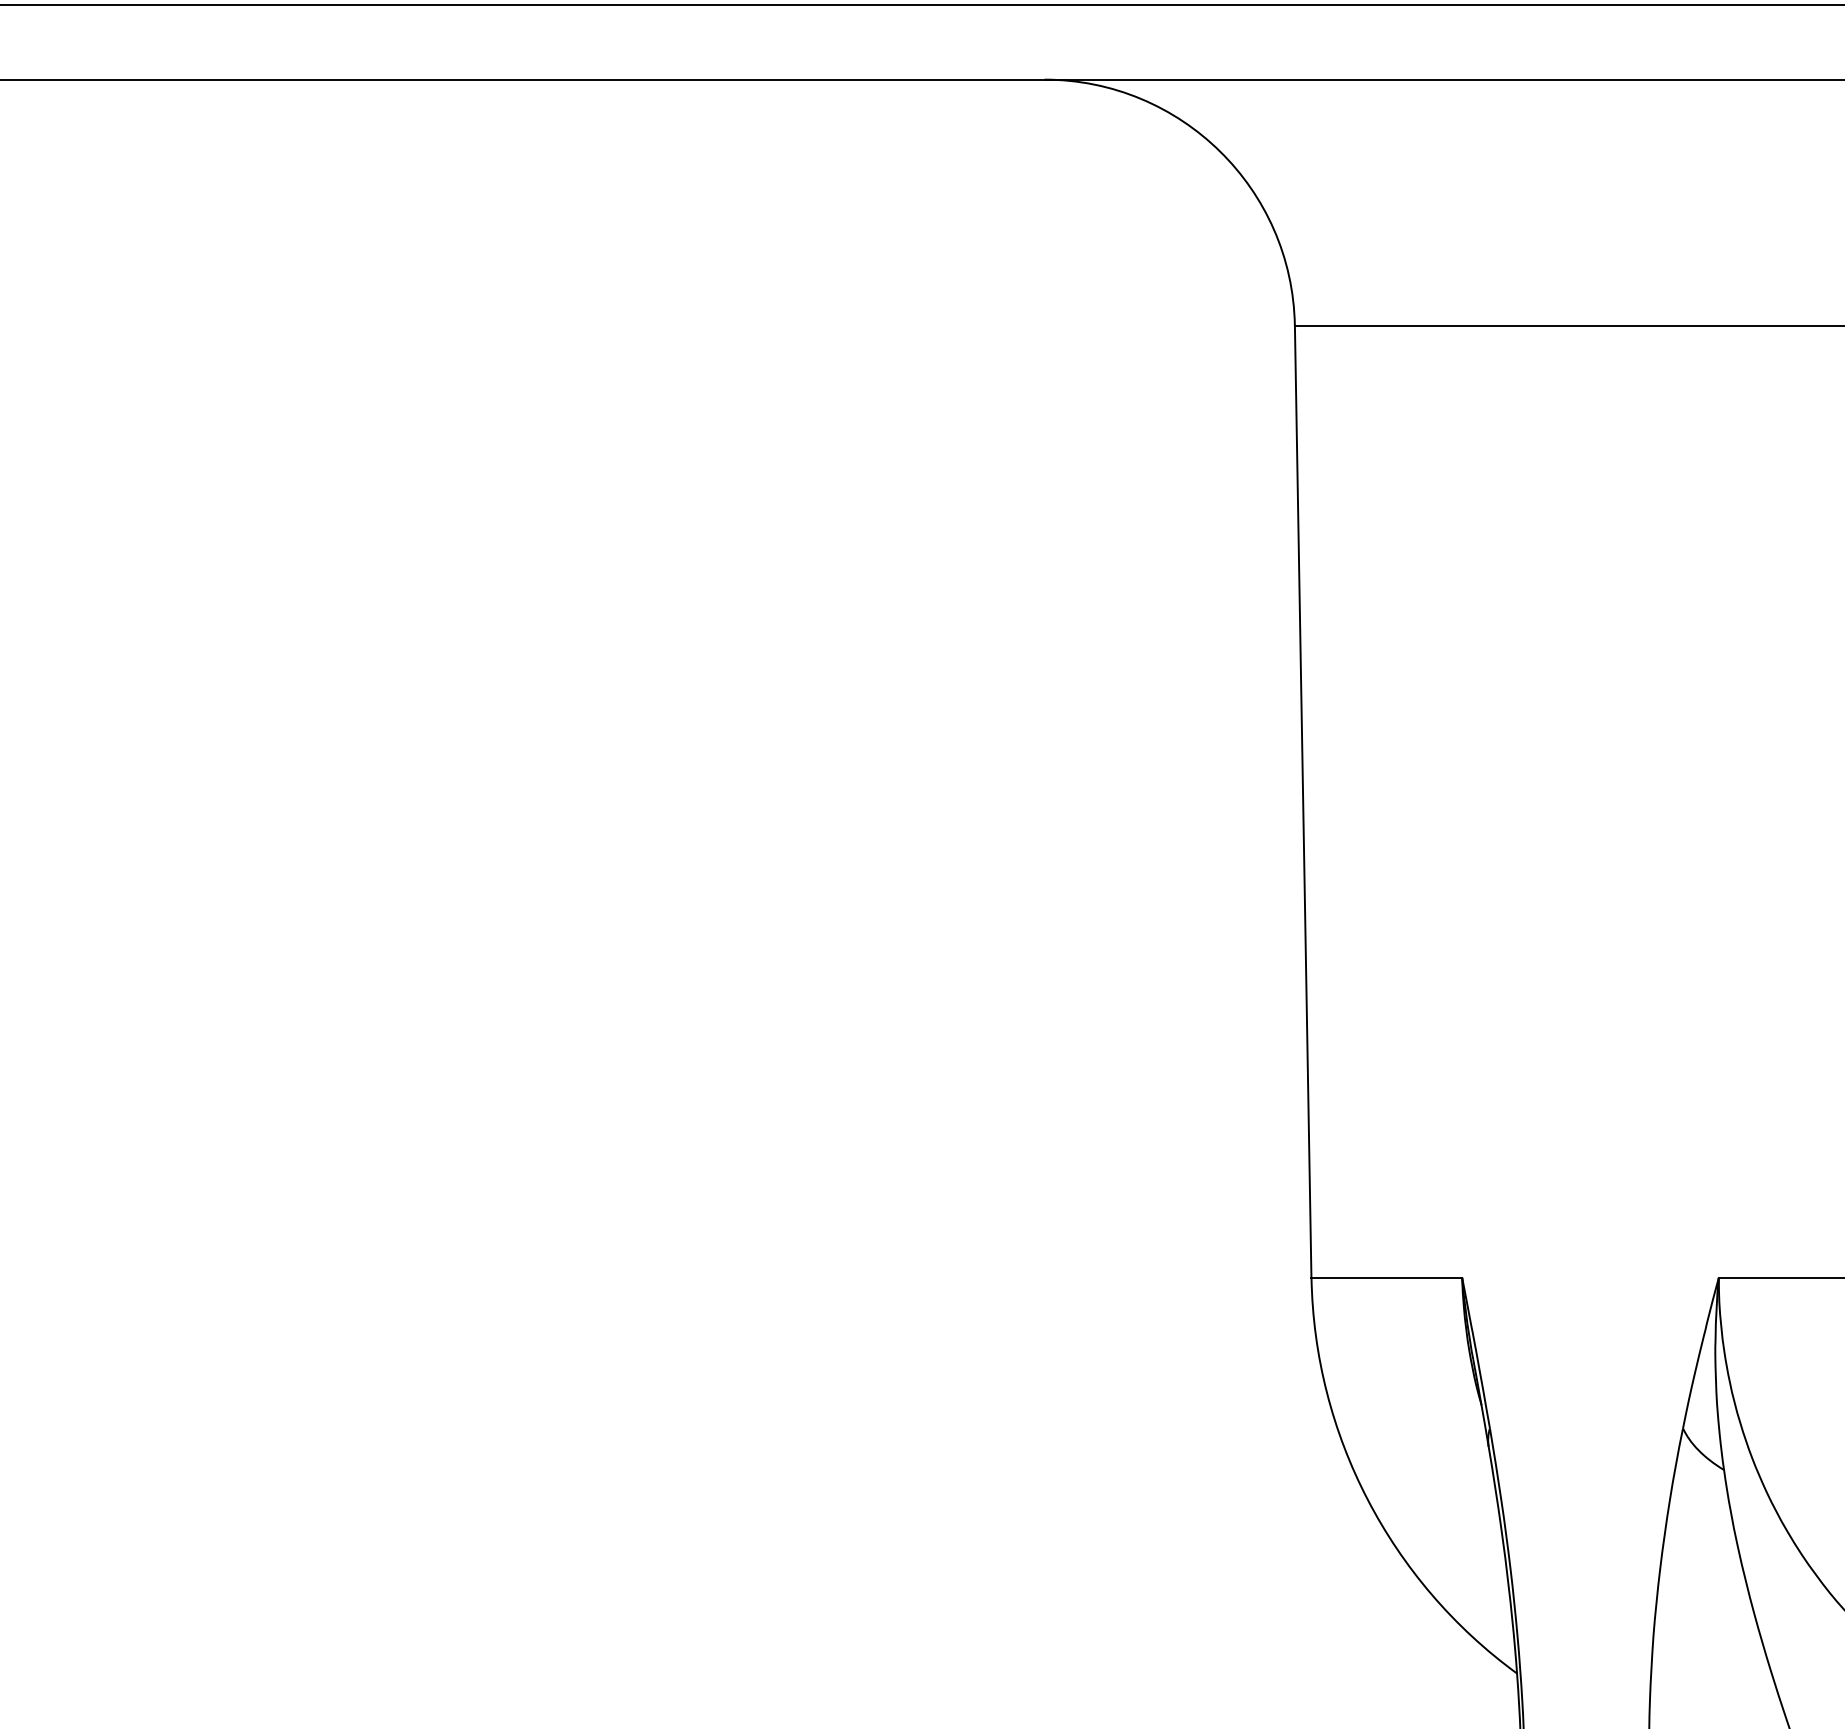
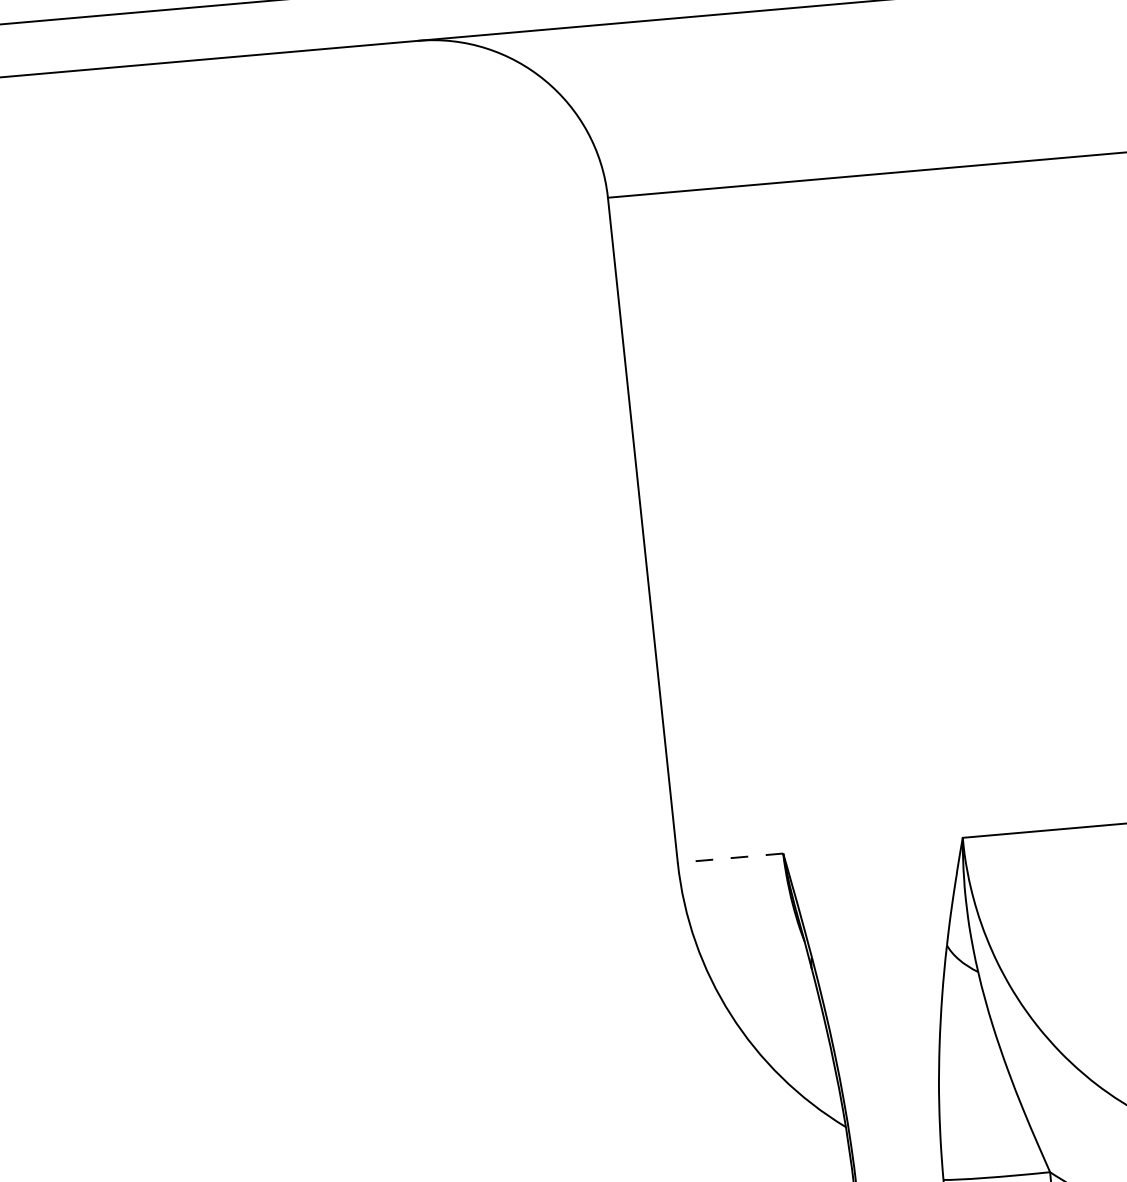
line: (1386, 1277) -> (730, 857), solid -> dashed

